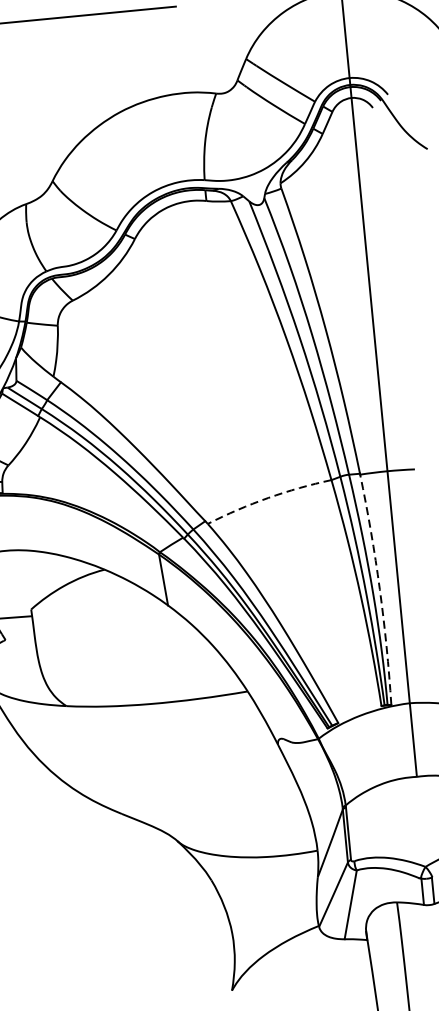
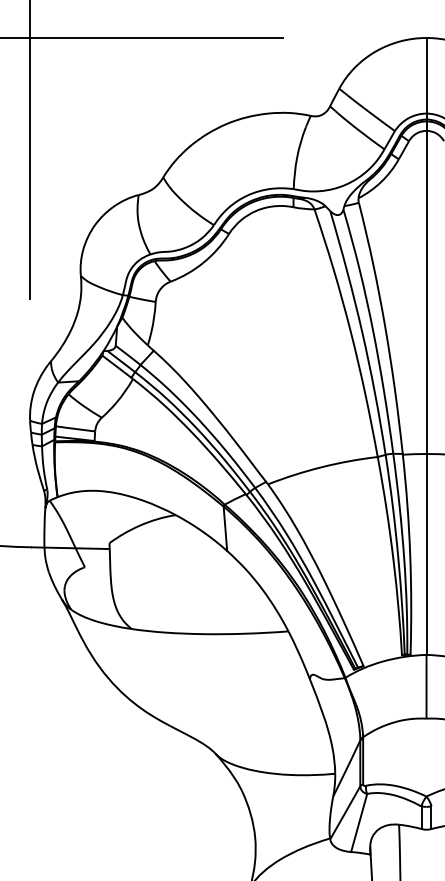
arc: (268, 498) -> (322, 467), dashed -> solid
arc: (380, 589) -> (410, 554), dashed -> solid

